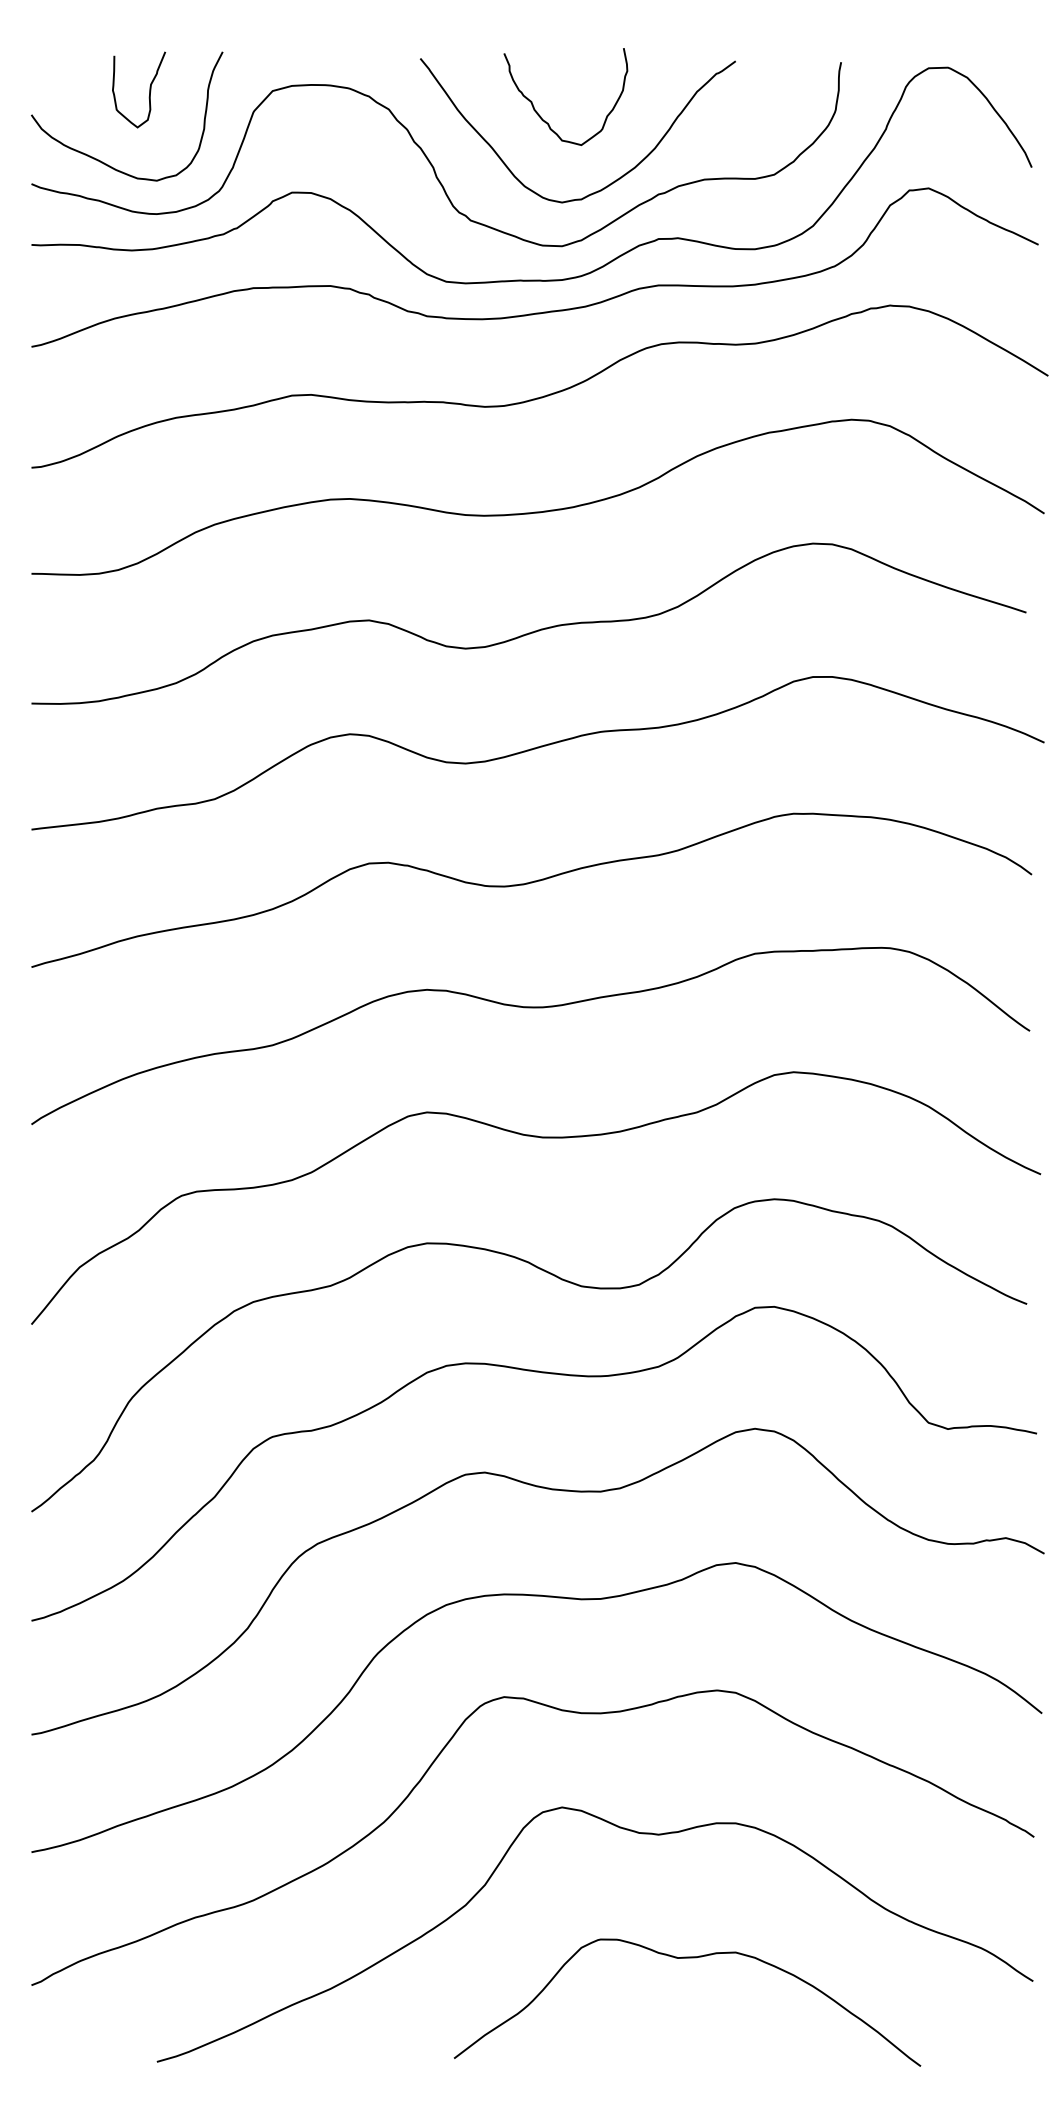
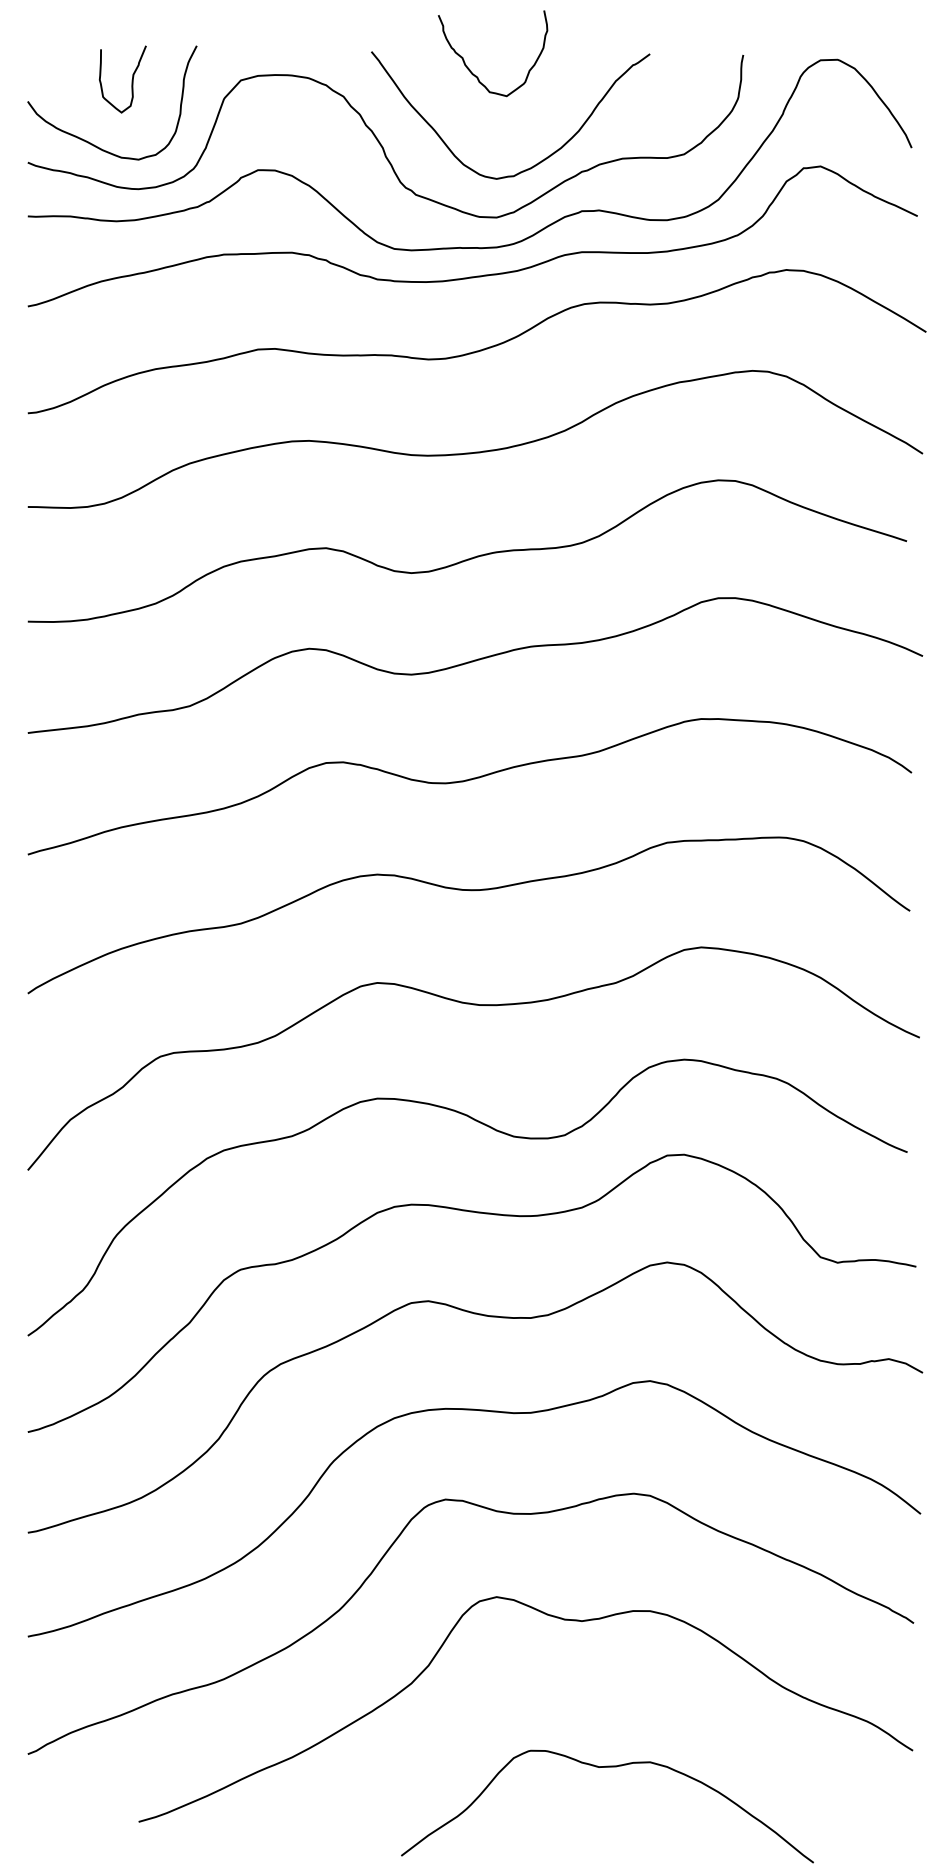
curve: (540, 114) -> (470, 69), moved
curve: (687, 1958) -> (607, 1767), moved

